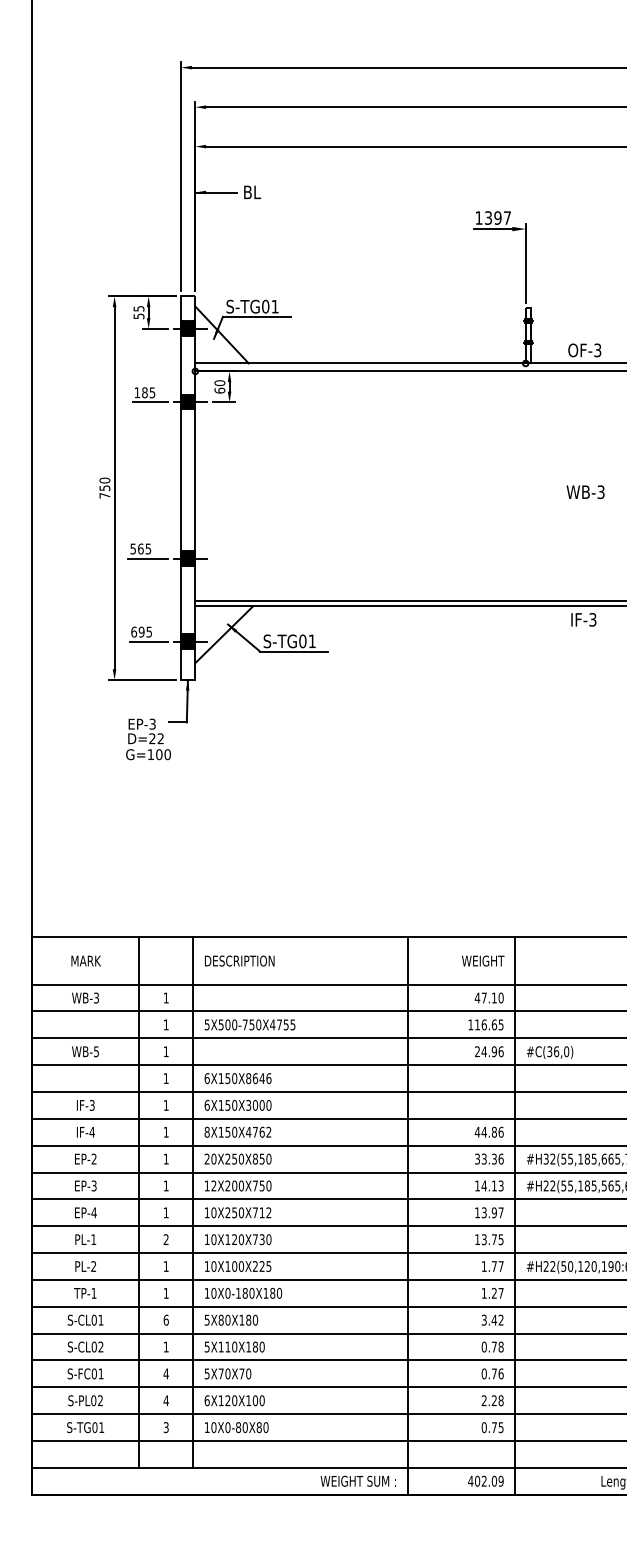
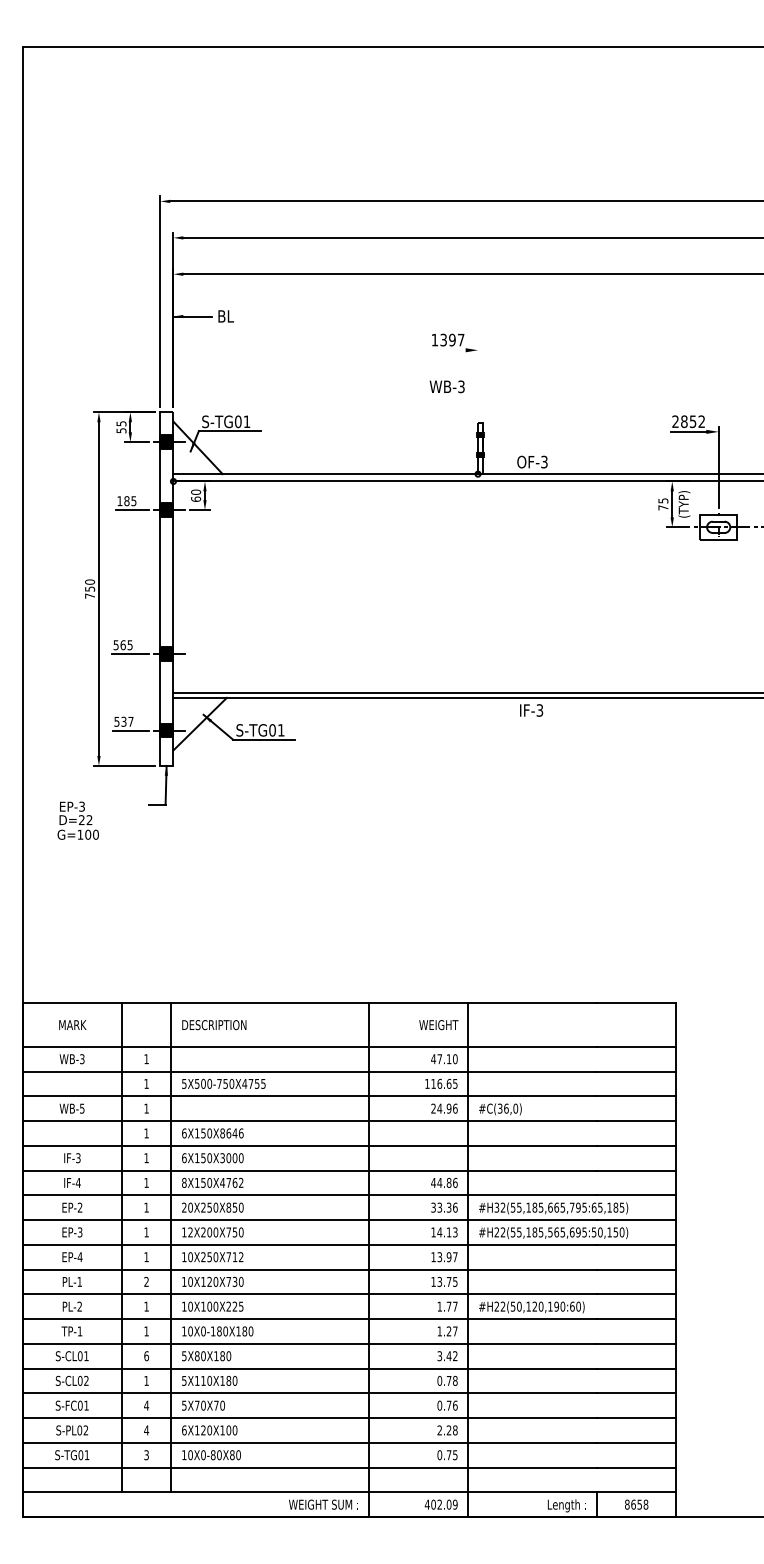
line: (492, 229) -> (447, 350), removed
line: (526, 262) -> (478, 381), removed
text: (584, 491) -> (446, 386), moved
text: (141, 631) -> (123, 721), 695 -> 537
text: (147, 739) -> (77, 820), moved

